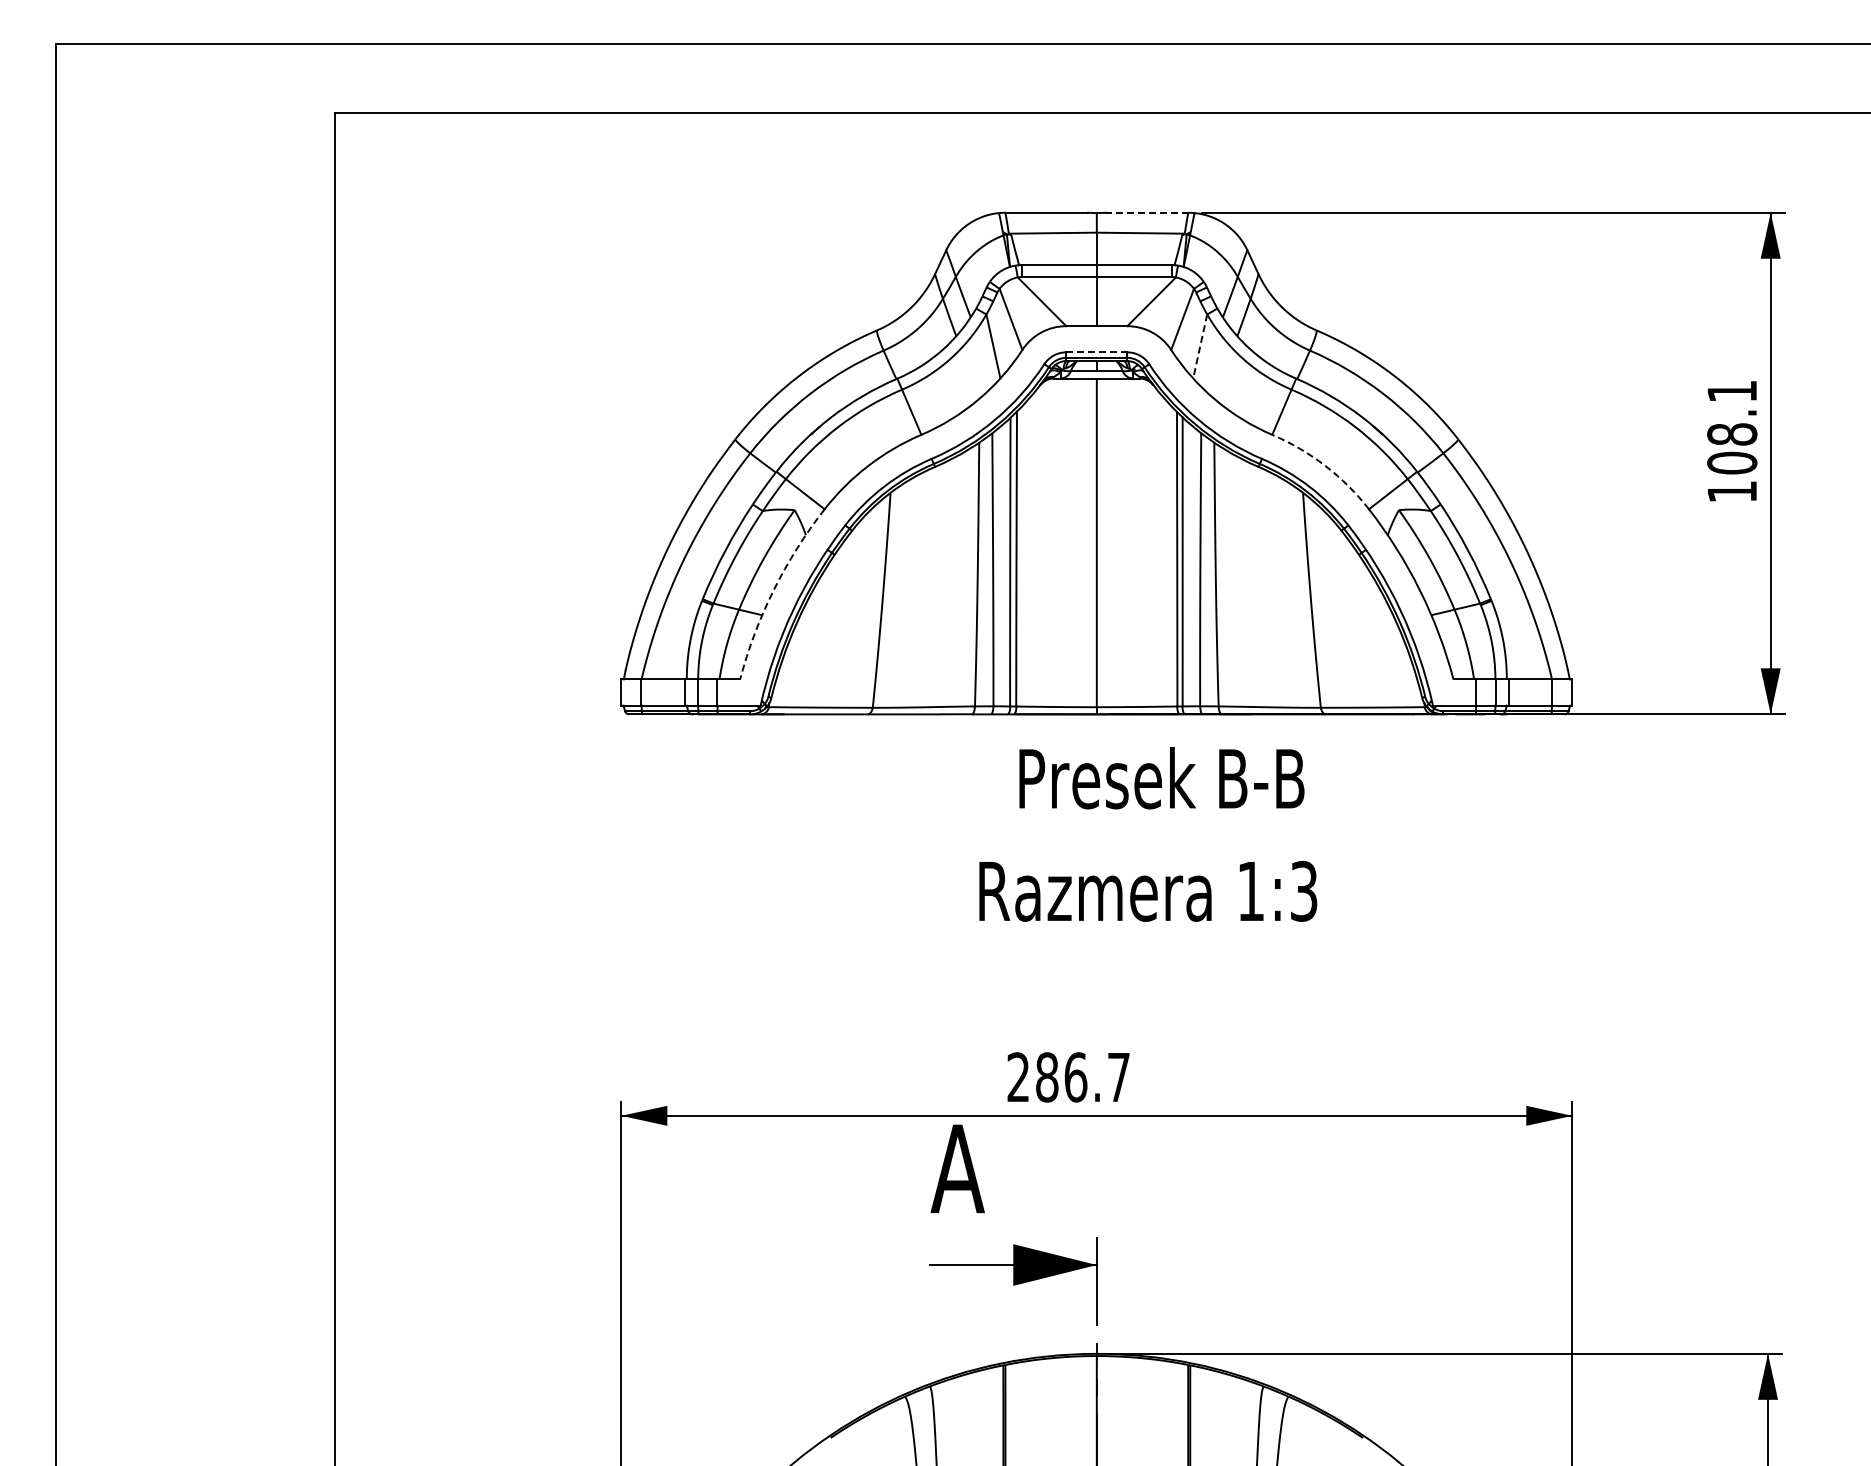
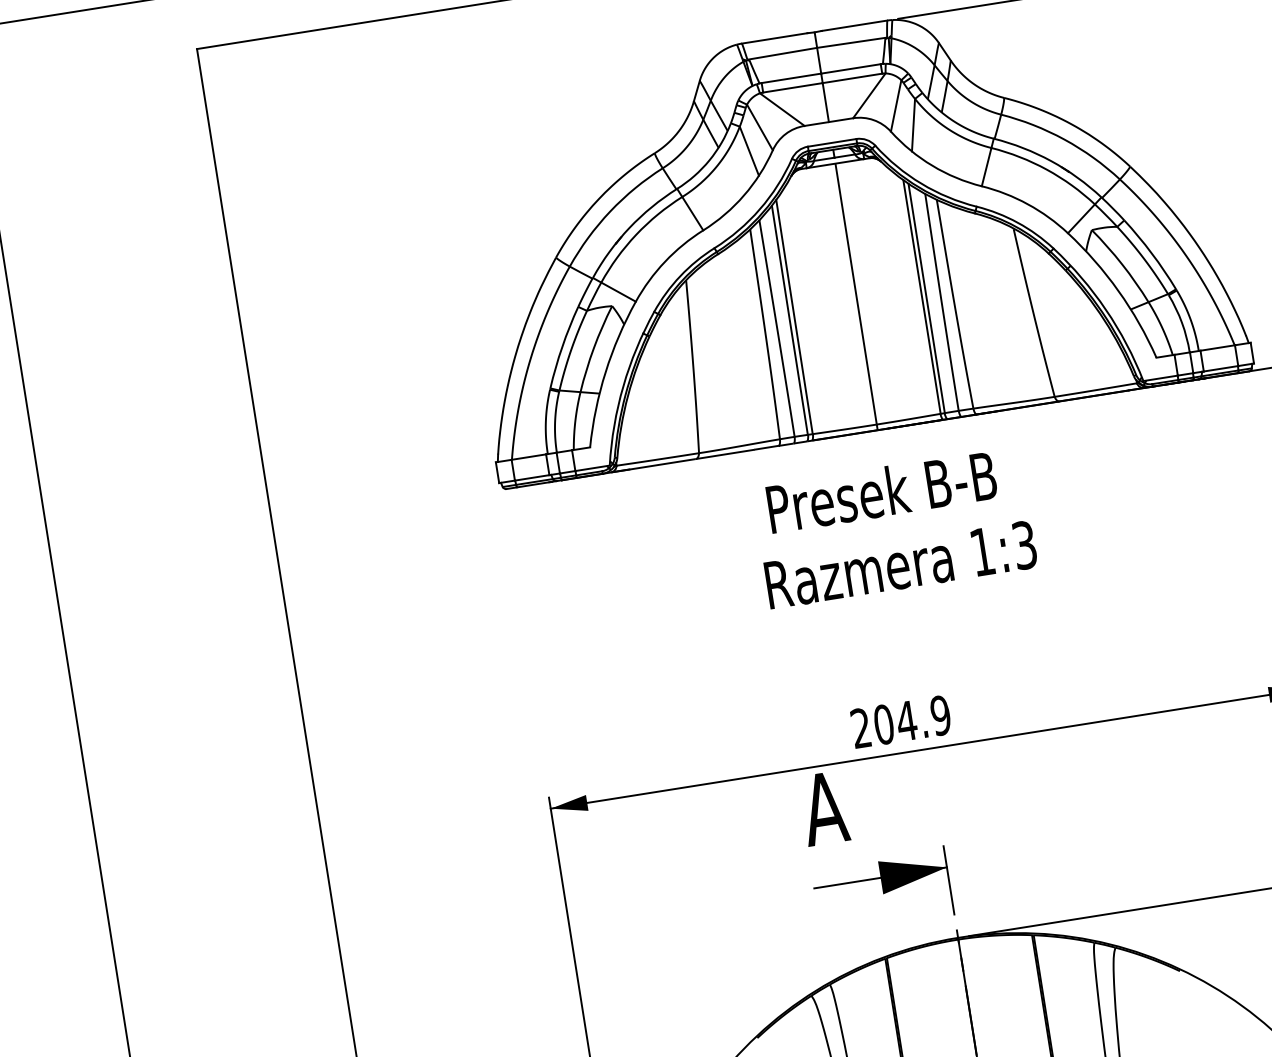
line: (1147, 212) -> (854, 25), dashed -> solid
line: (1200, 346) -> (913, 125), dashed -> solid
line: (1096, 352) -> (831, 143), dashed -> solid
arc: (1325, 465) -> (1027, 203), dashed -> solid
arc: (773, 590) -> (605, 372), dashed -> solid
text: (1161, 778) -> (881, 492), moved
text: (1148, 891) -> (901, 564), moved
text: (1083, 1077) -> (912, 720), 286.7 -> 204.9

